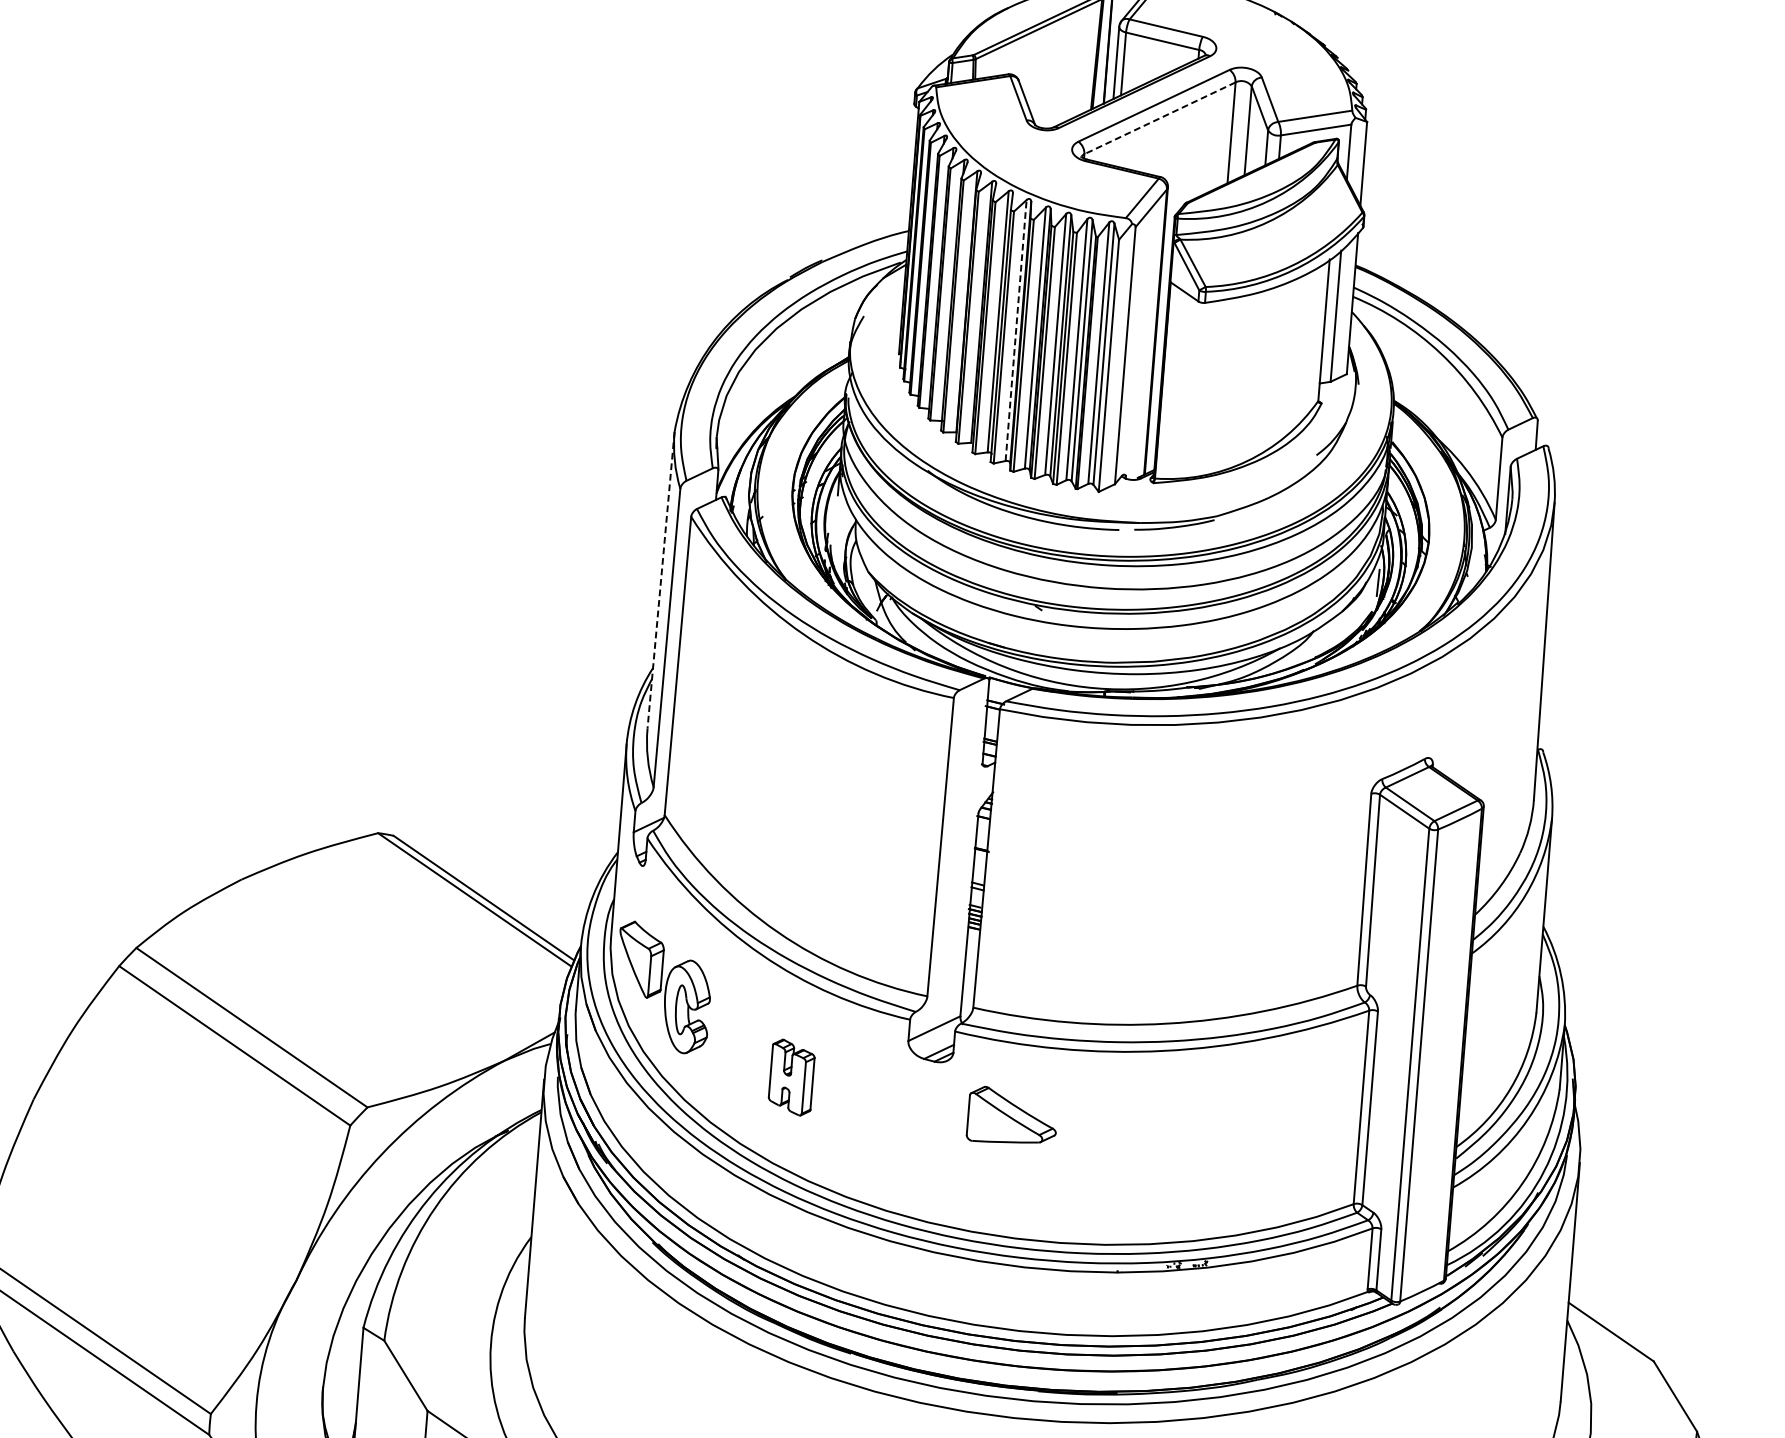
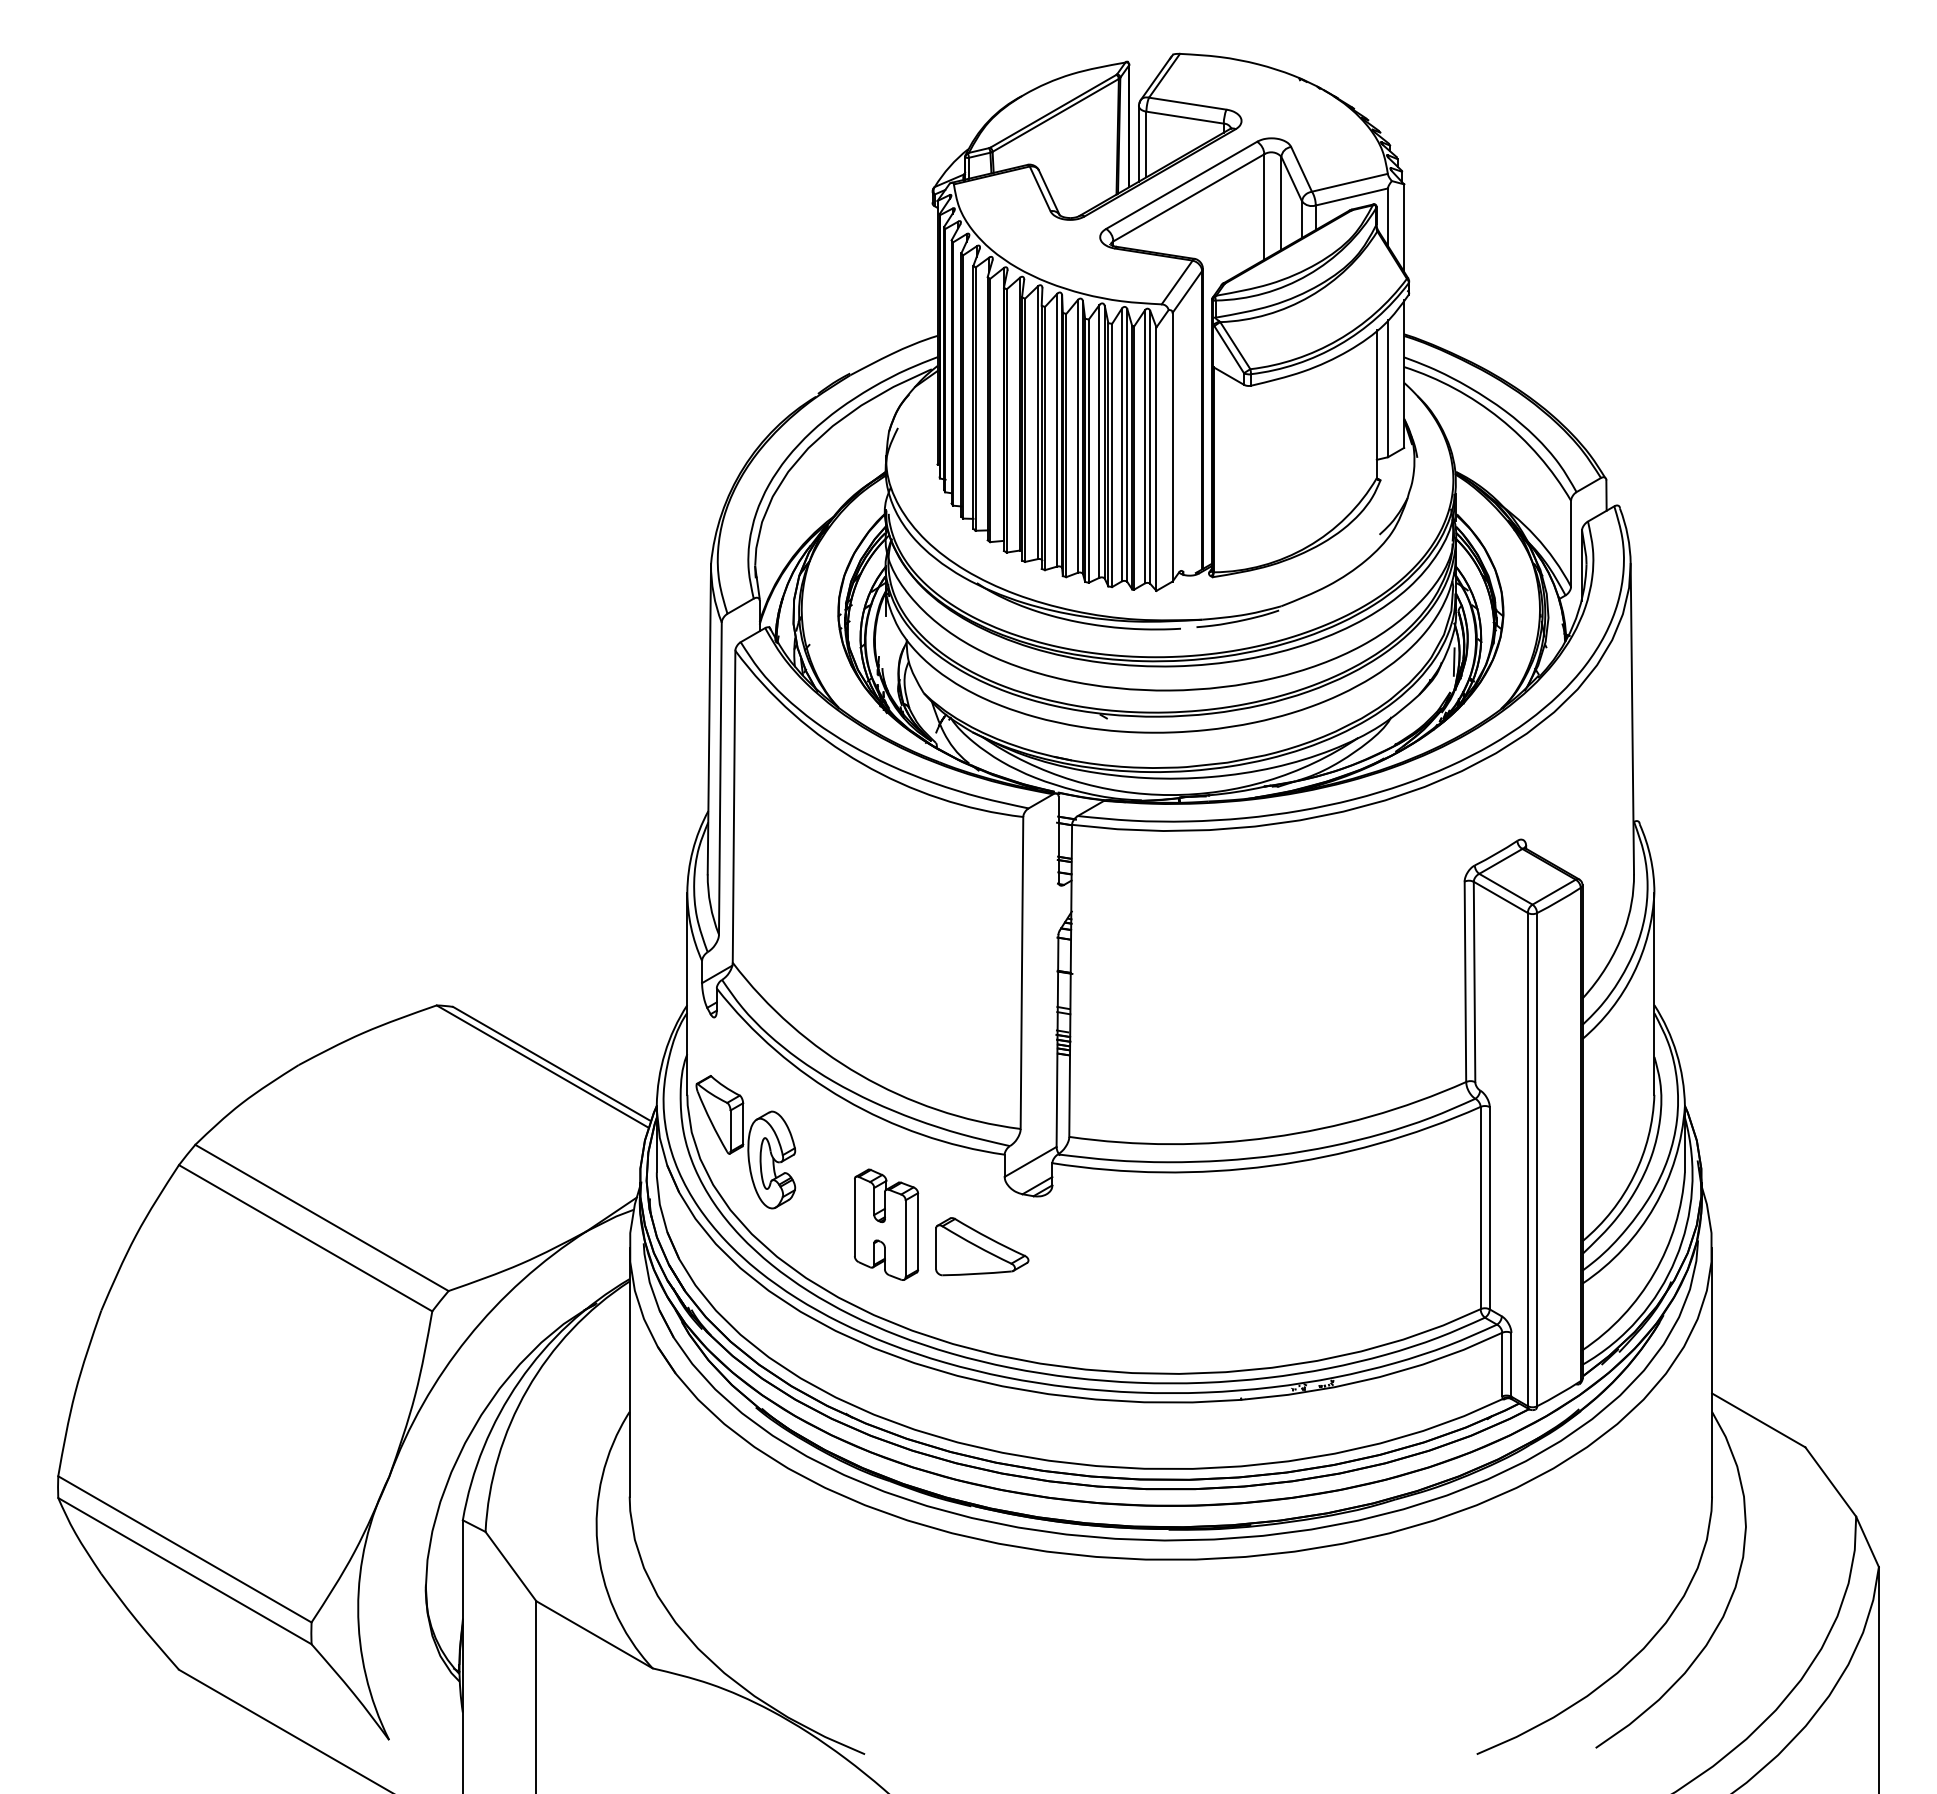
line: (1159, 118) -> (1188, 198), dashed -> solid
line: (1016, 329) -> (1057, 429), dashed -> solid
line: (661, 580) -> (709, 719), dashed -> solid
part: (791, 1077) -> (886, 1224), size x1.43
part: (1012, 1116) -> (982, 1246), moved

